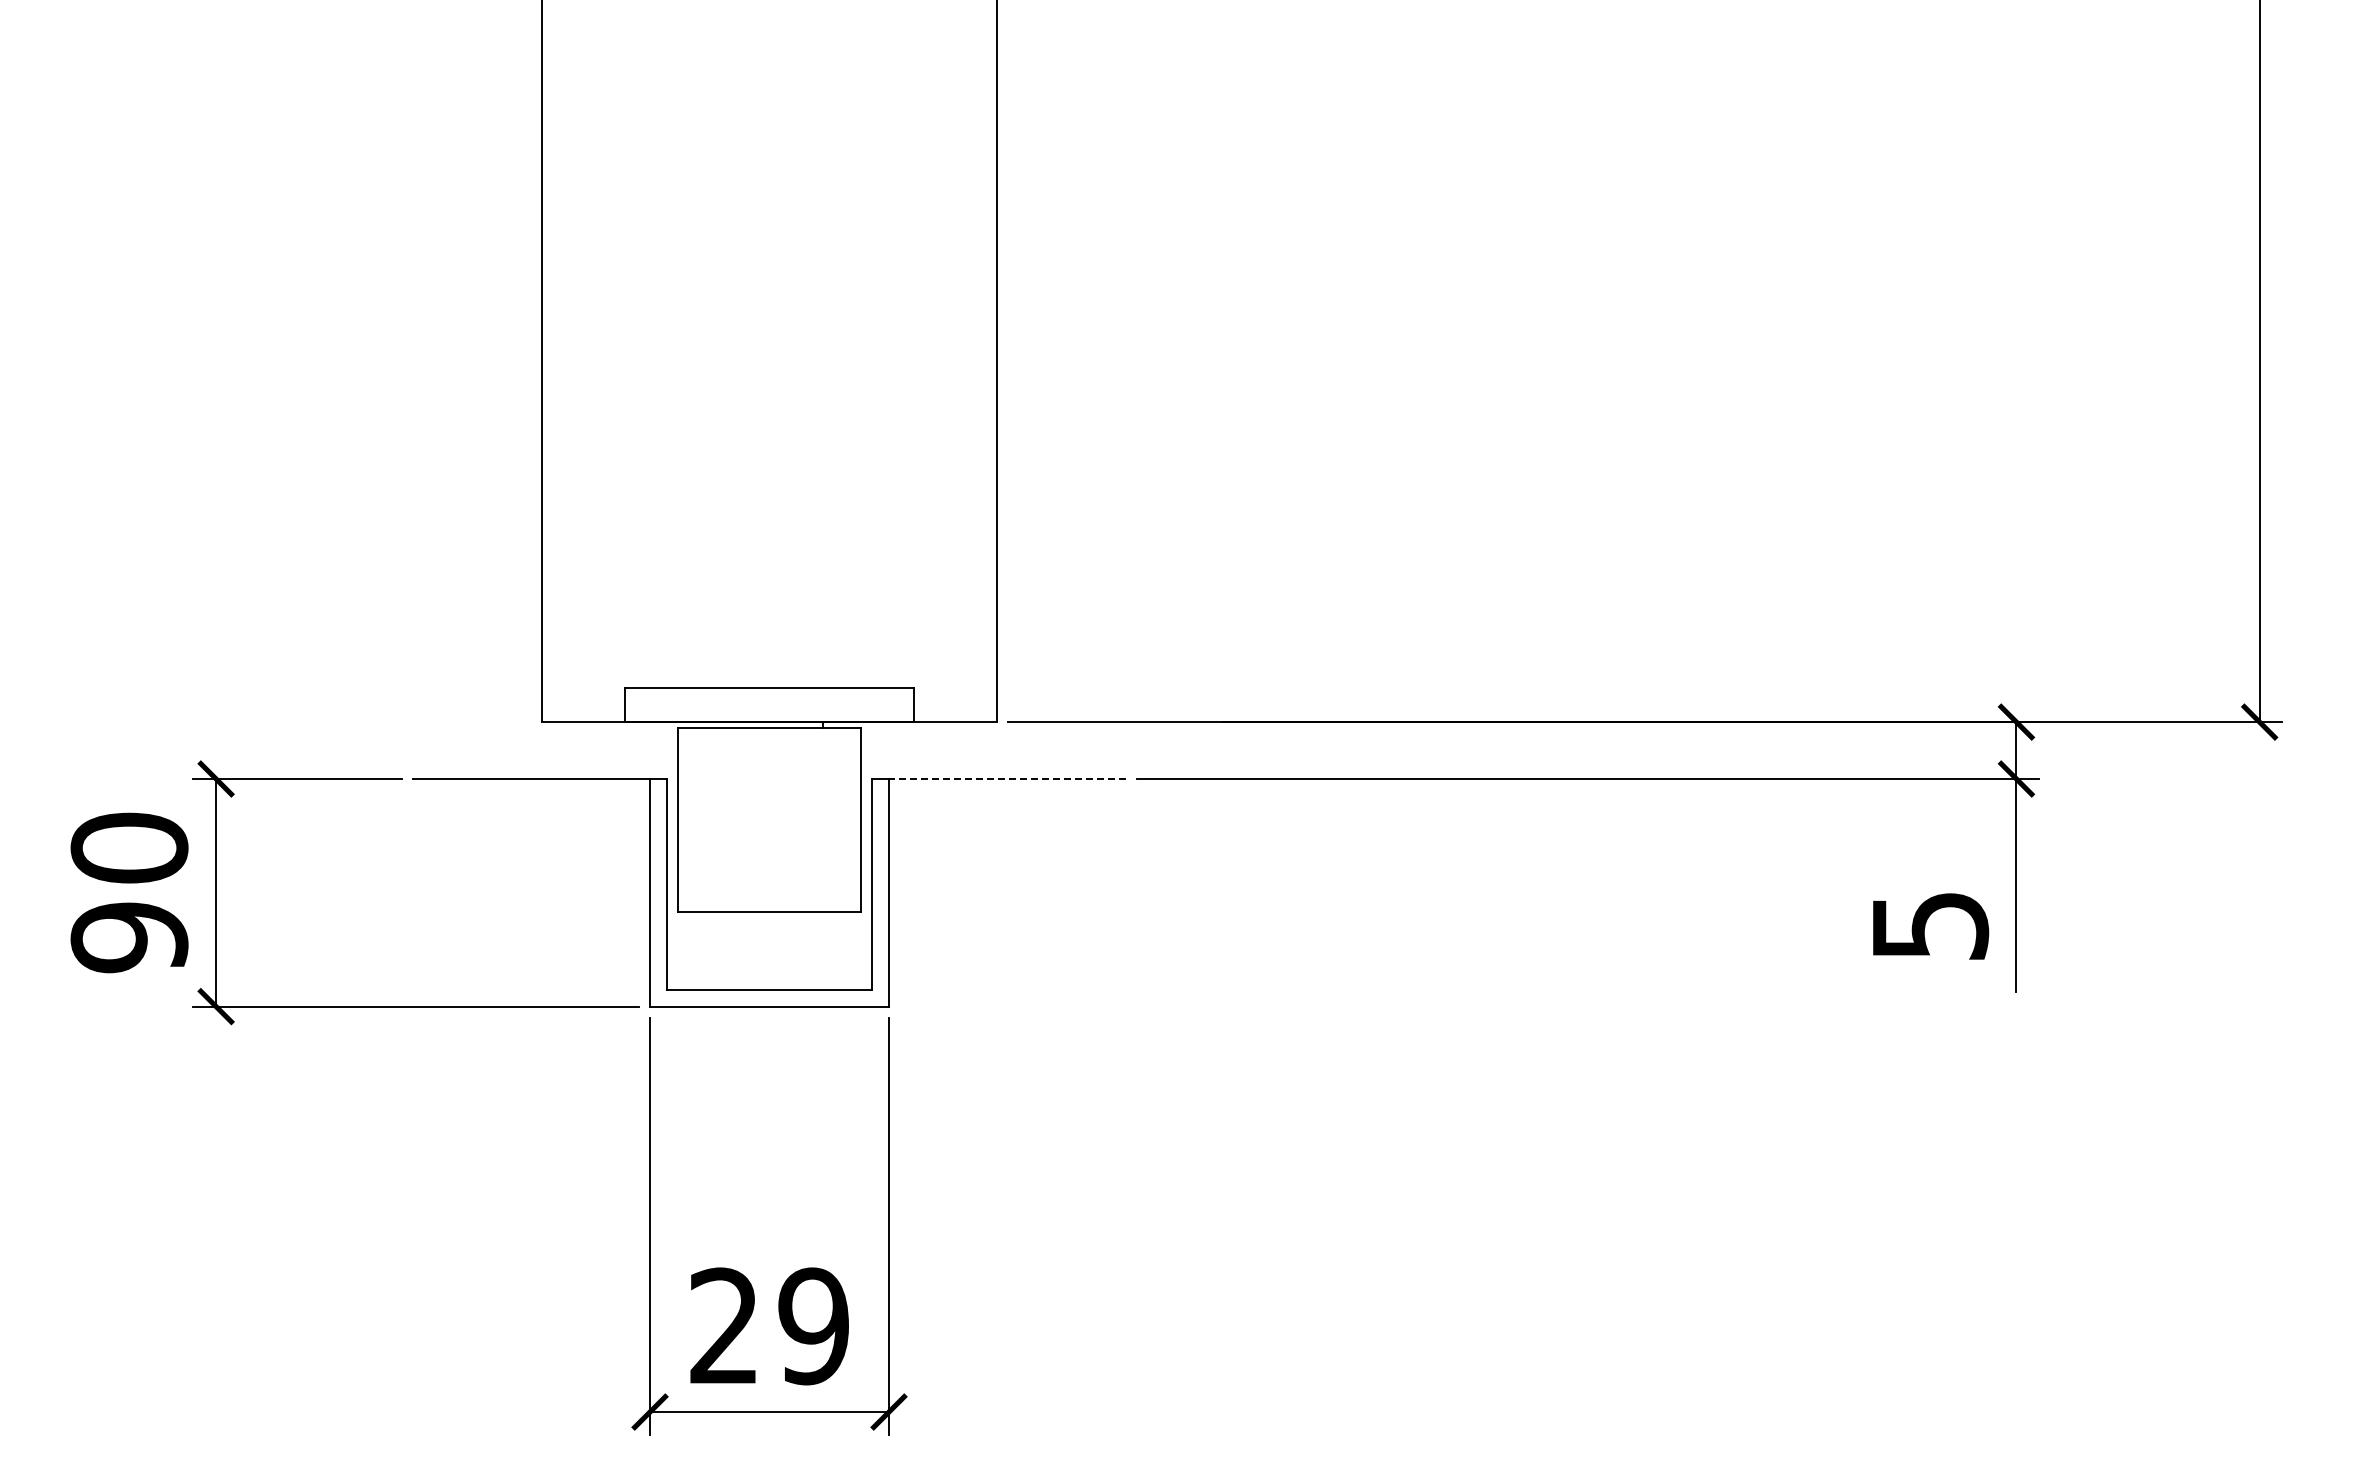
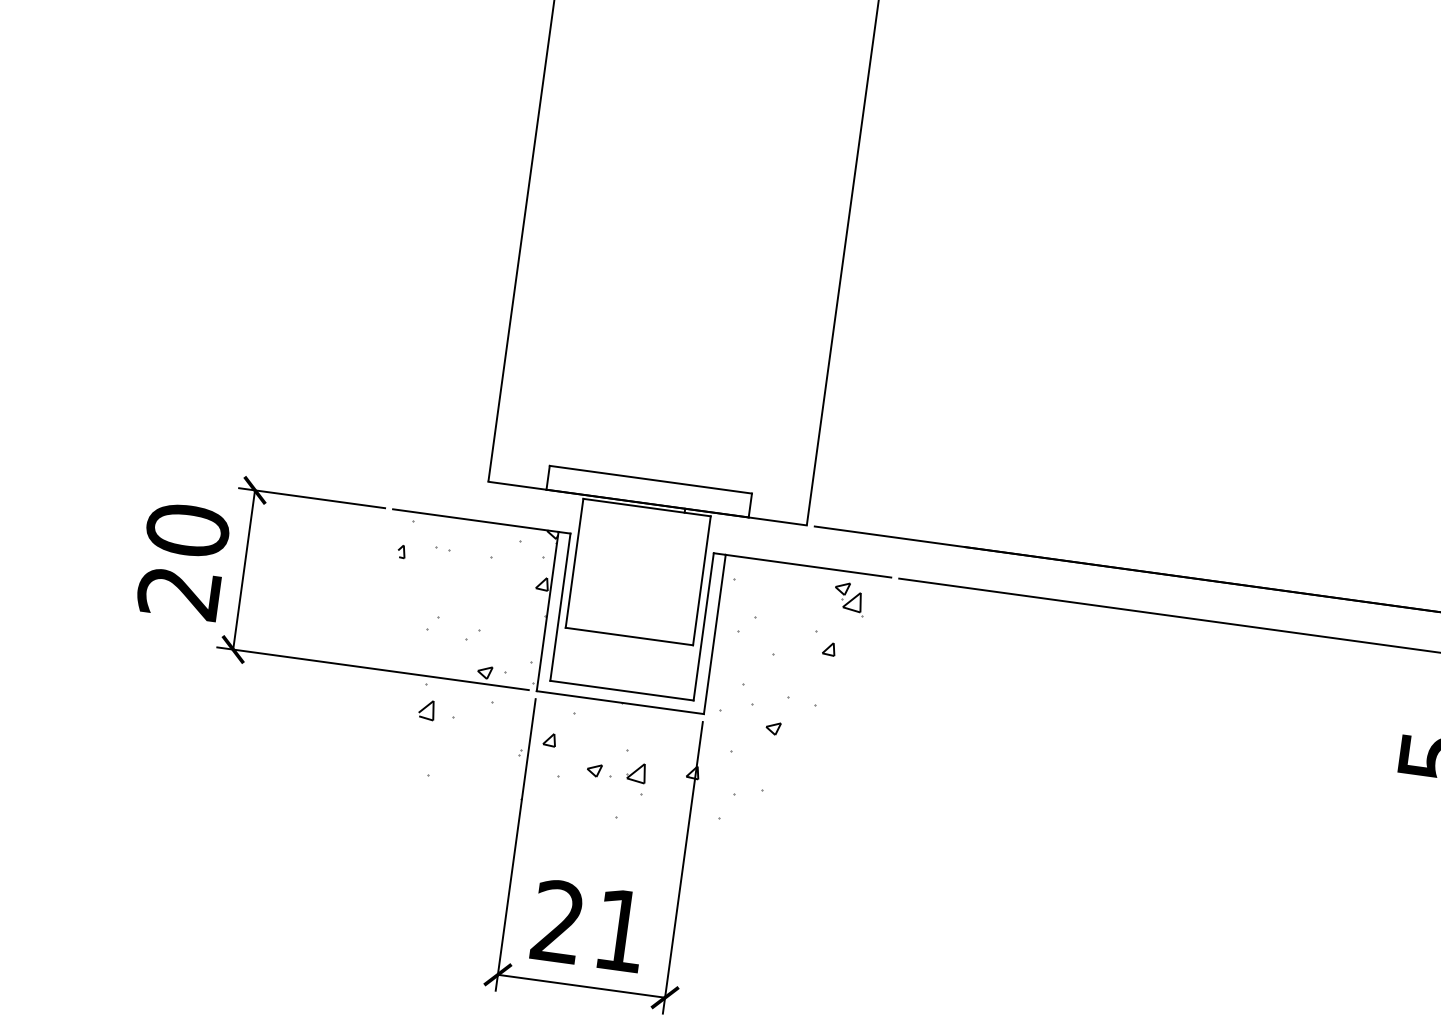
line: (1006, 779) -> (807, 566), dashed -> solid
text: (129, 937) -> (179, 592), 90 -> 20
hatch: (759, 973) -> (616, 678), added
text: (813, 1326) -> (620, 930), 29 -> 21

